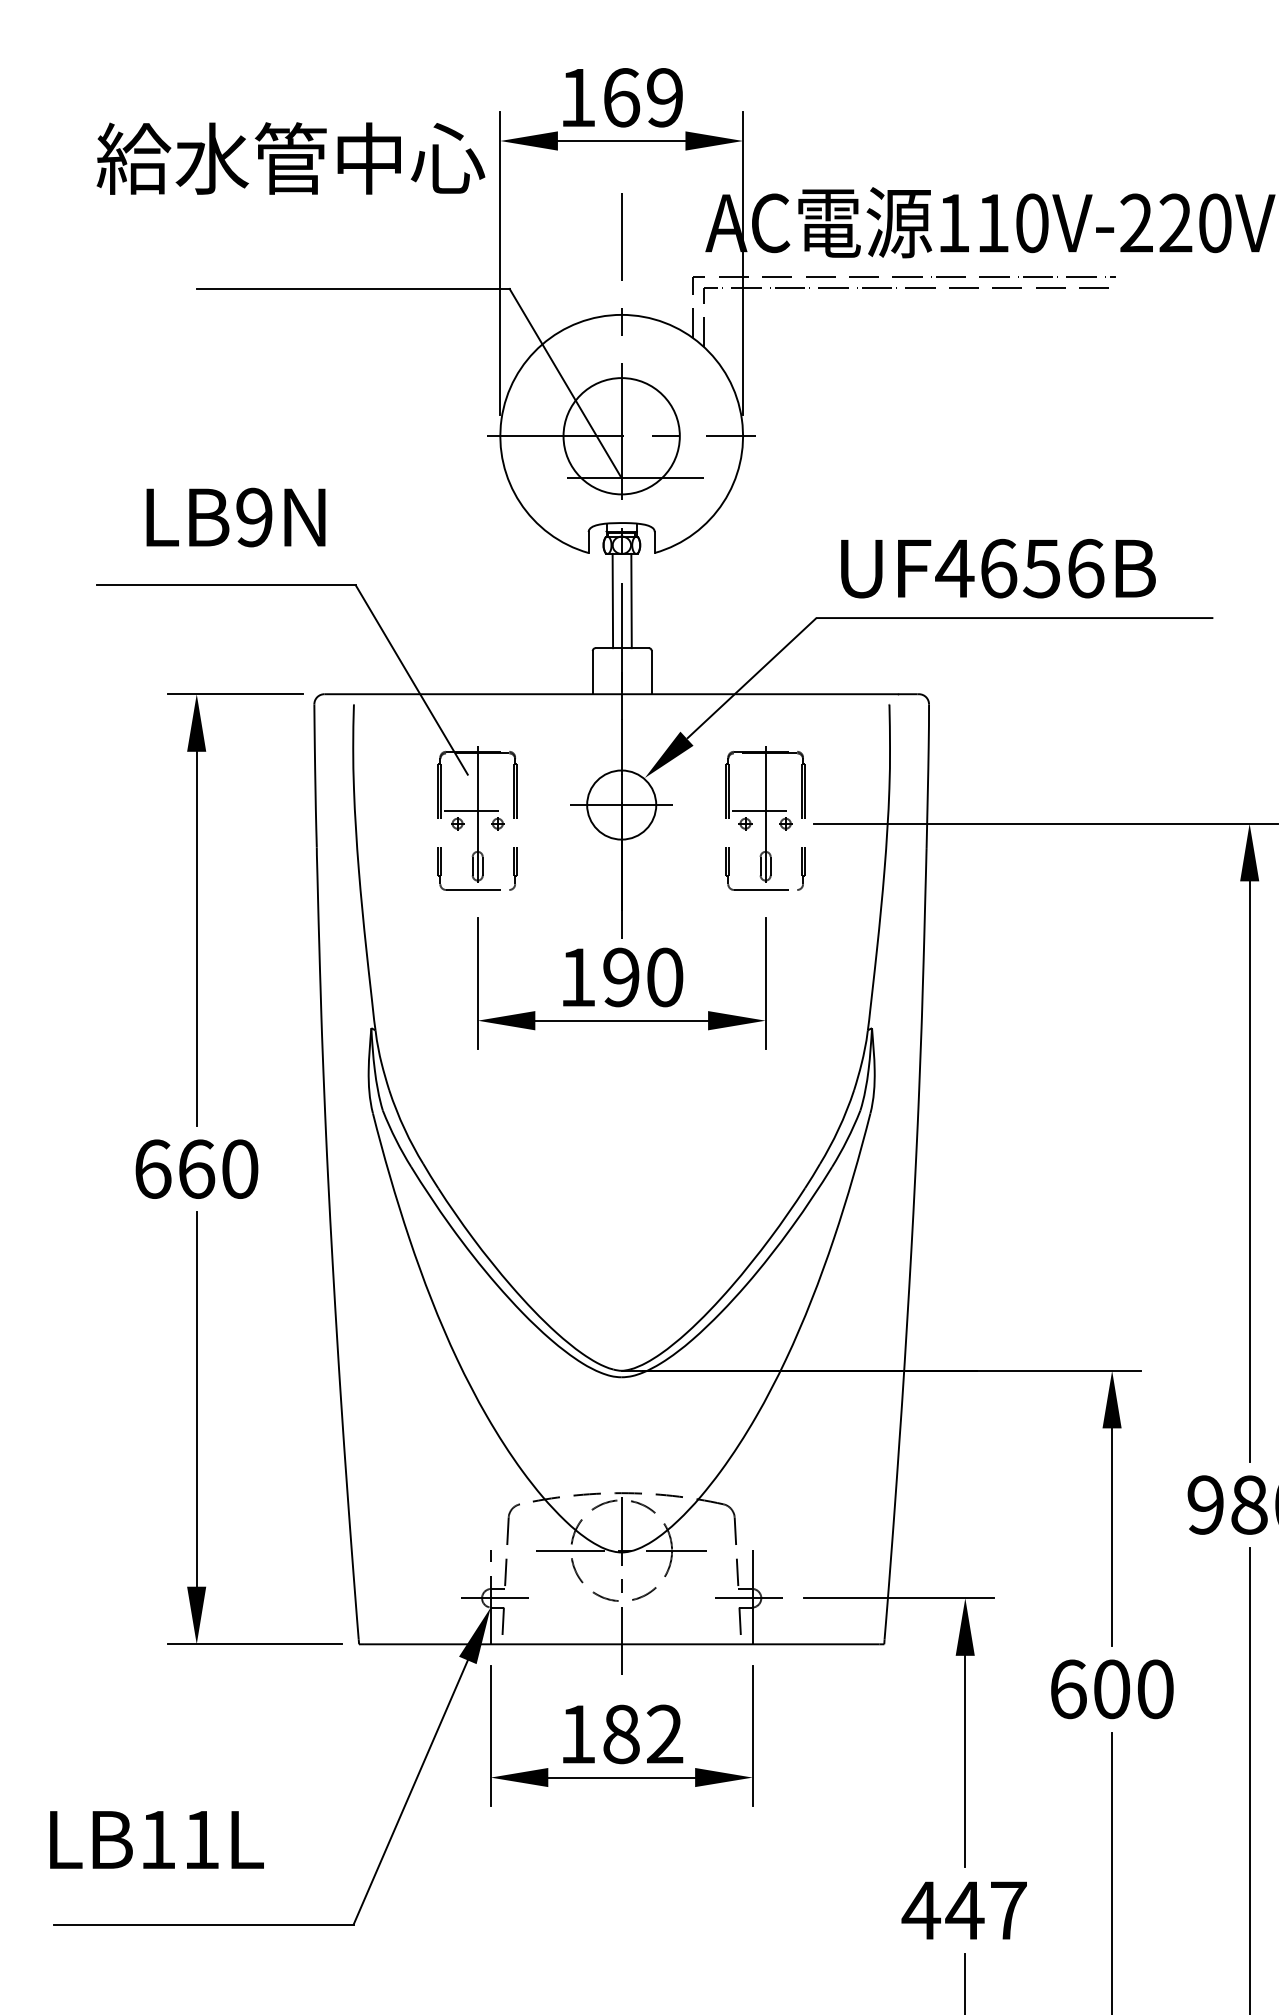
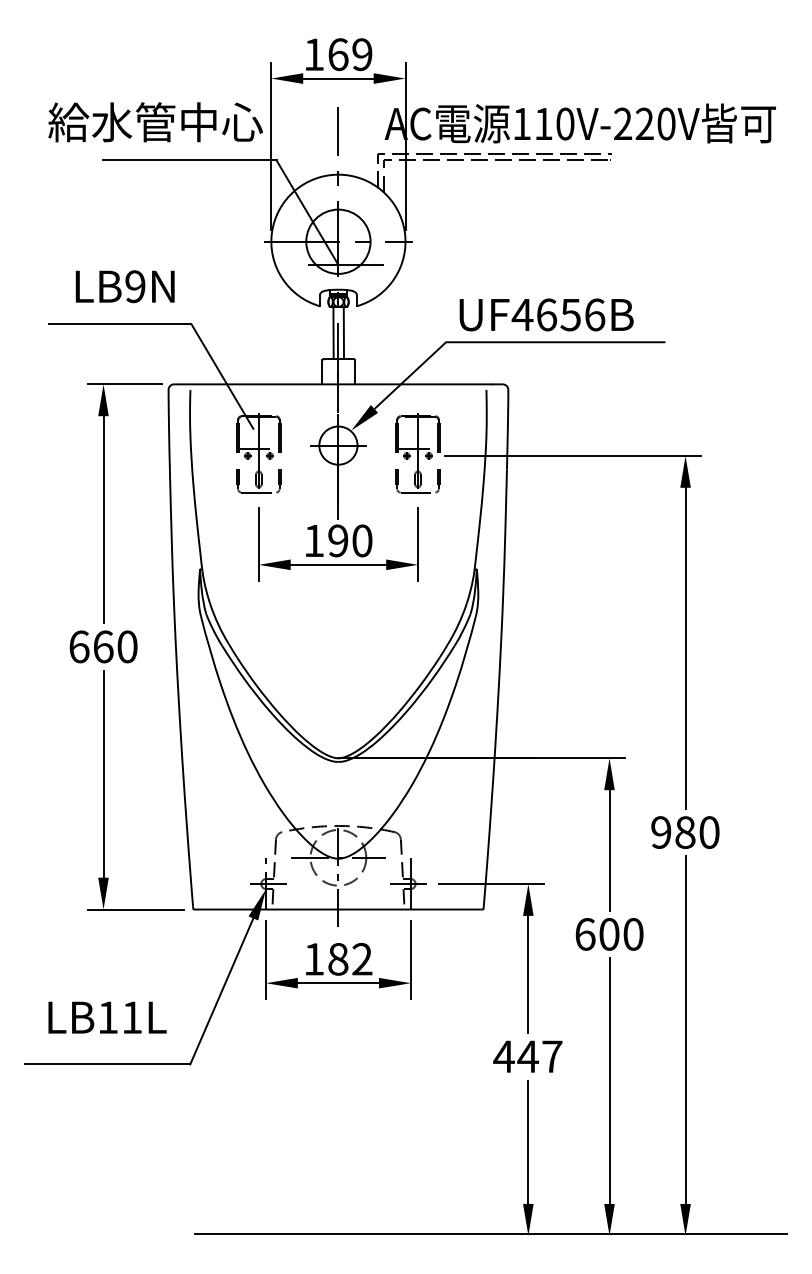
text: (290, 158) -> (155, 122), moved
text: (156, 1839) -> (107, 1017), moved

